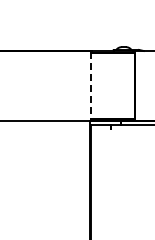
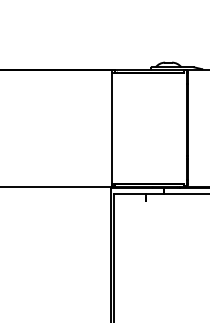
line: (90, 86) -> (112, 129), dashed -> solid

